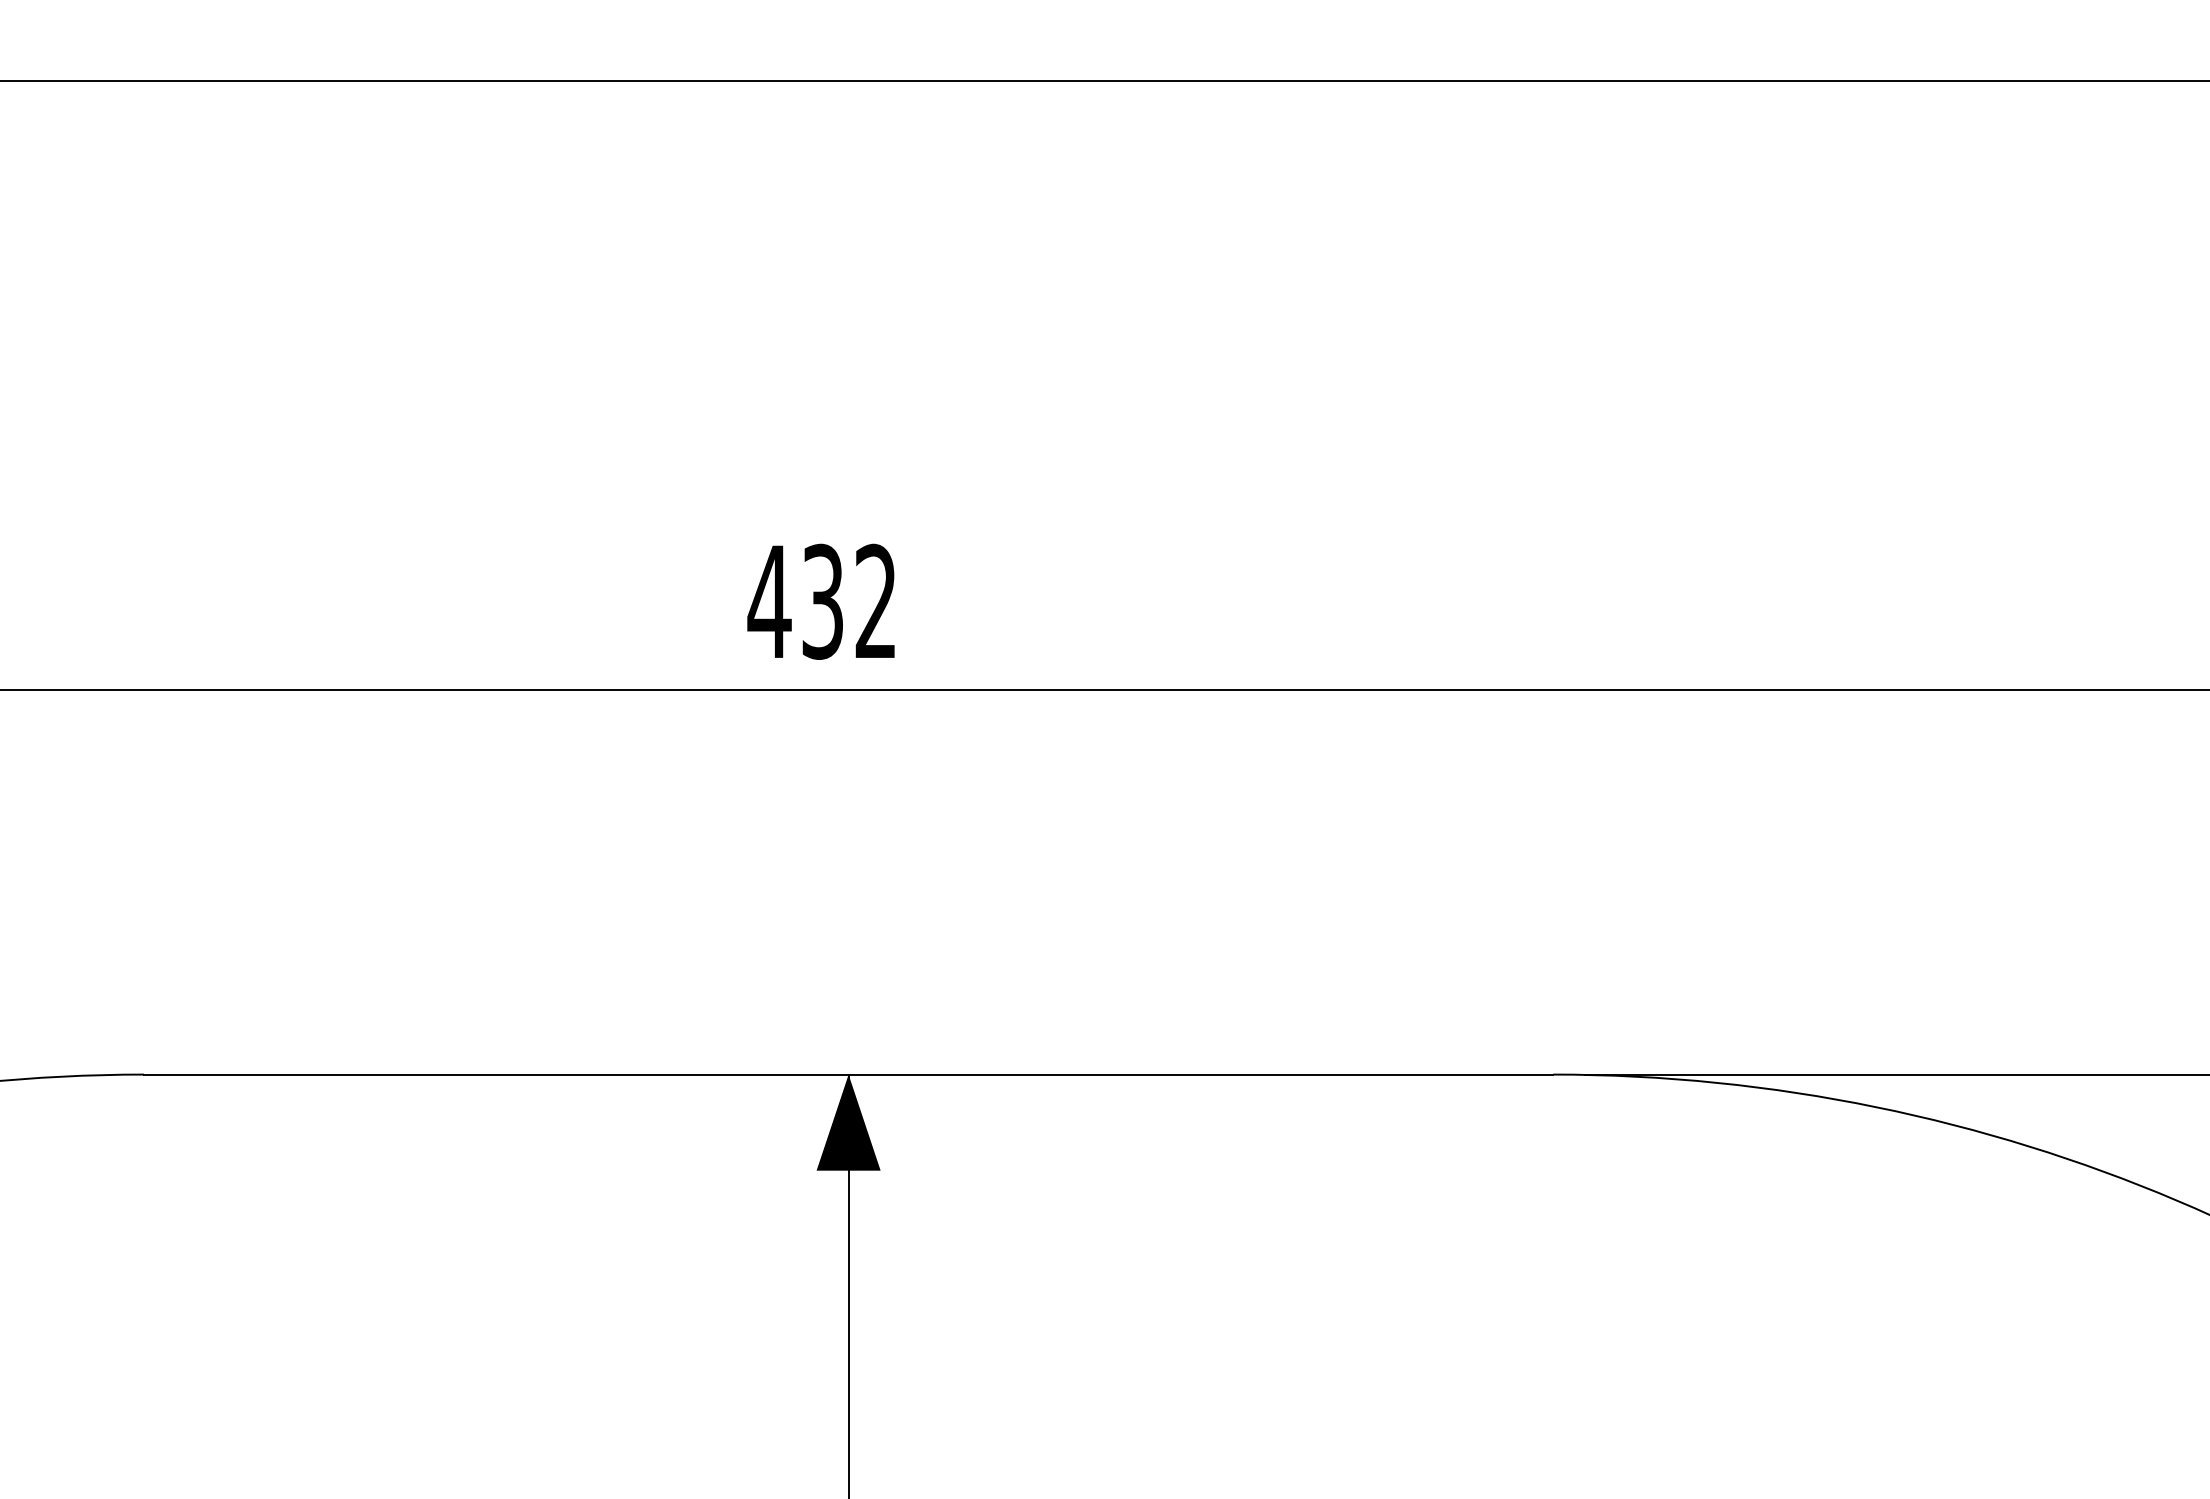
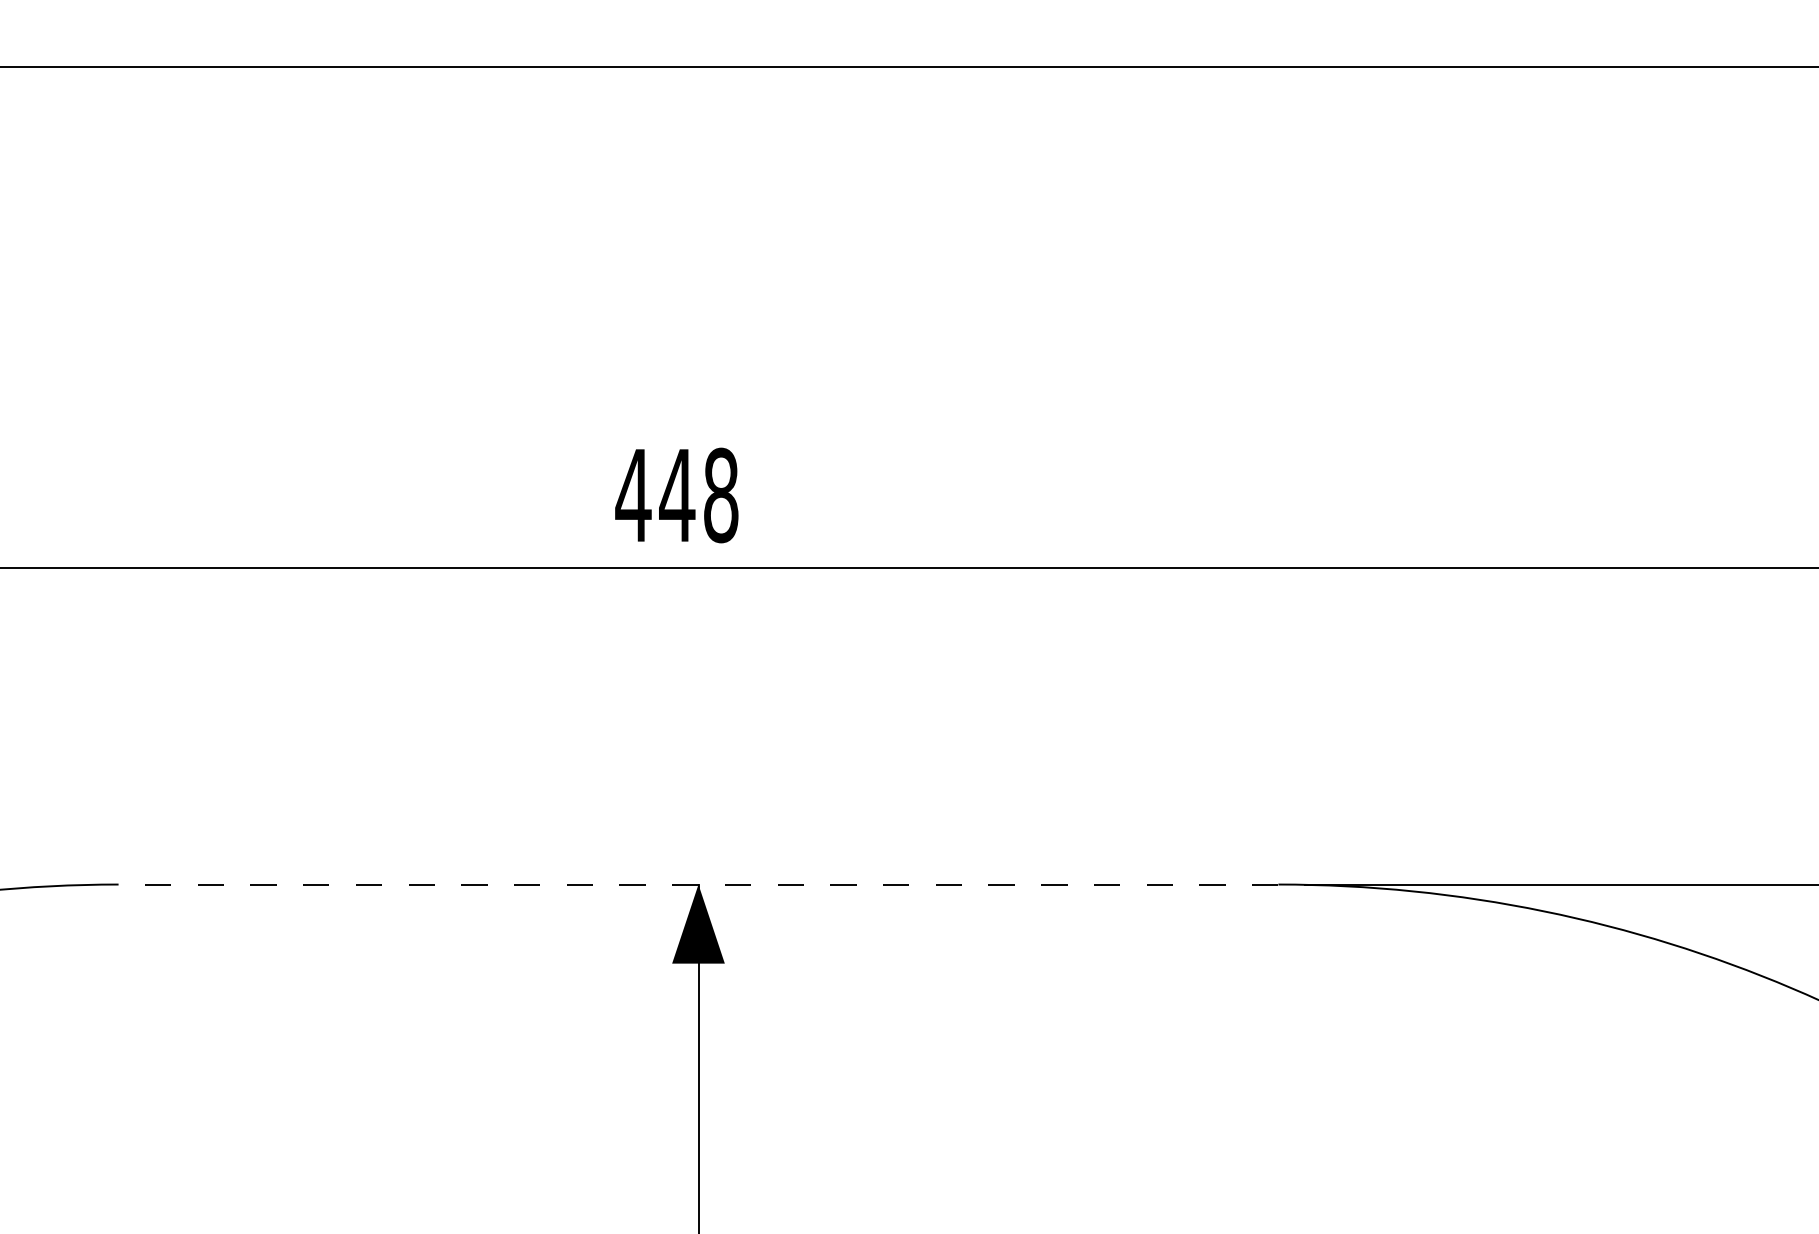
text: (848, 601) -> (698, 495), 432 -> 448
line: (848, 1074) -> (698, 884), solid -> dashed

